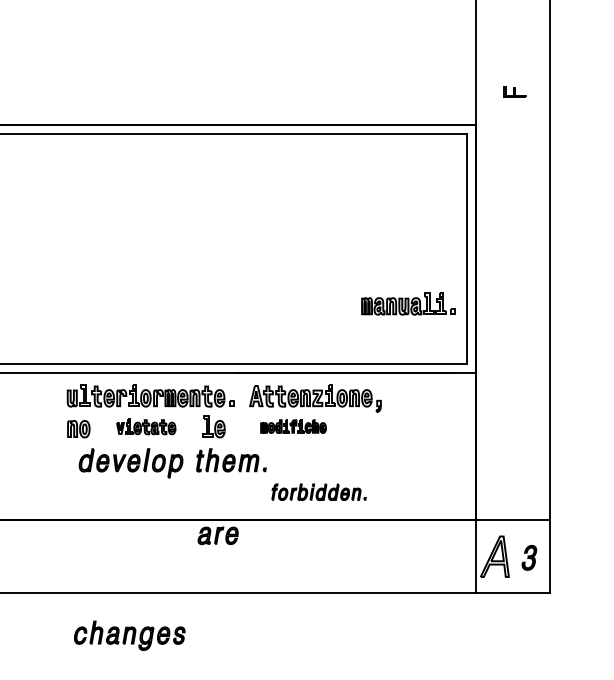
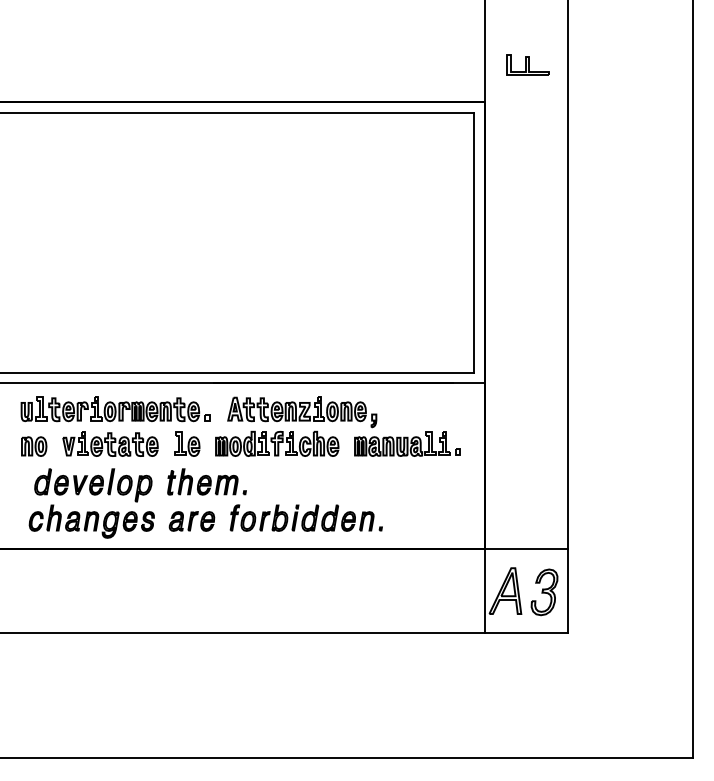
part: (514, 91) -> (527, 64), size x1.67
part: (408, 303) -> (407, 443), moved
part: (146, 426) -> (110, 443), size x1.43
part: (293, 426) -> (277, 443), size x1.67
part: (318, 491) -> (305, 517), size x1.43
part: (217, 535) -> (191, 521), moved
part: (529, 557) -> (544, 592), size x1.67
part: (129, 635) -> (91, 521), moved

